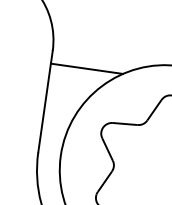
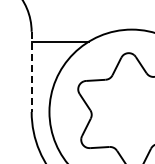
line: (45, 102) -> (31, 72), solid -> dashed

